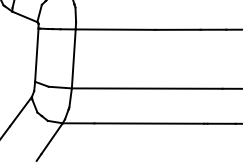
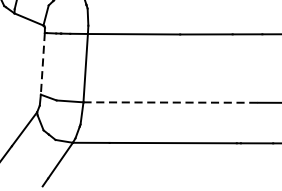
line: (36, 55) -> (42, 64), solid -> dashed
line: (147, 88) -> (171, 102), solid -> dashed

